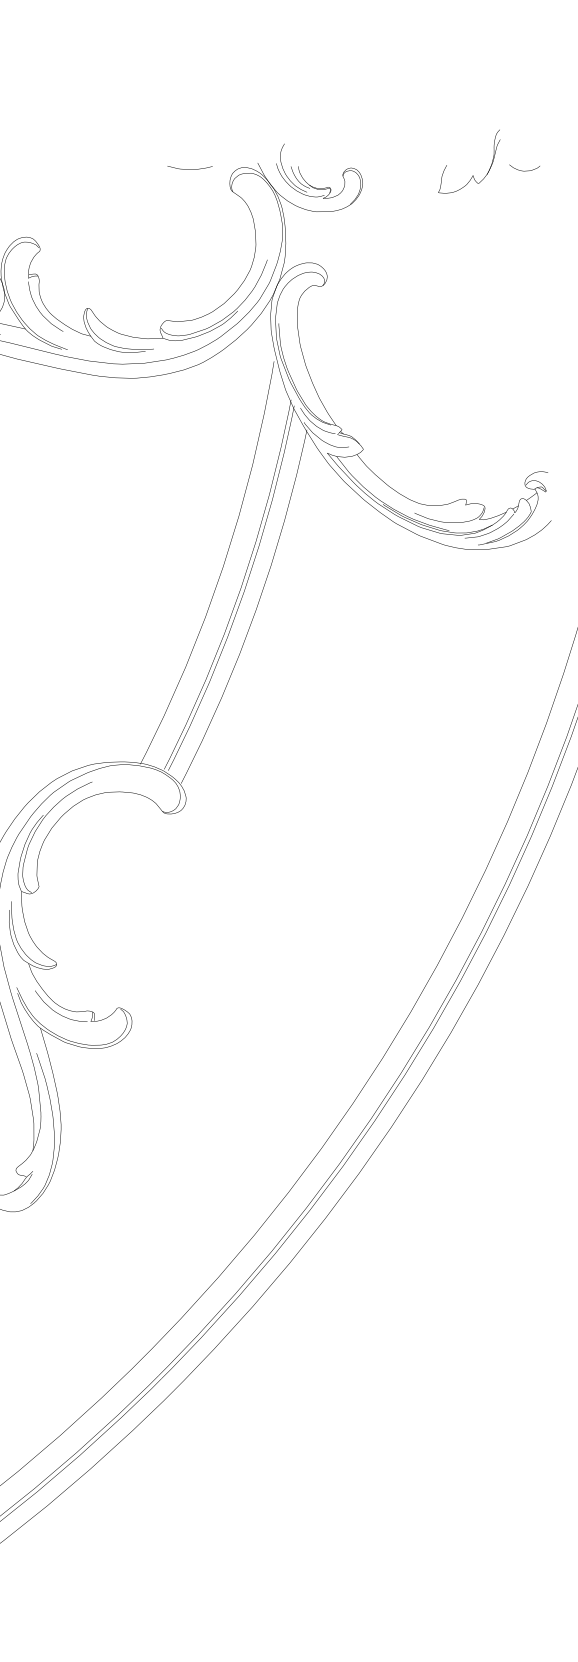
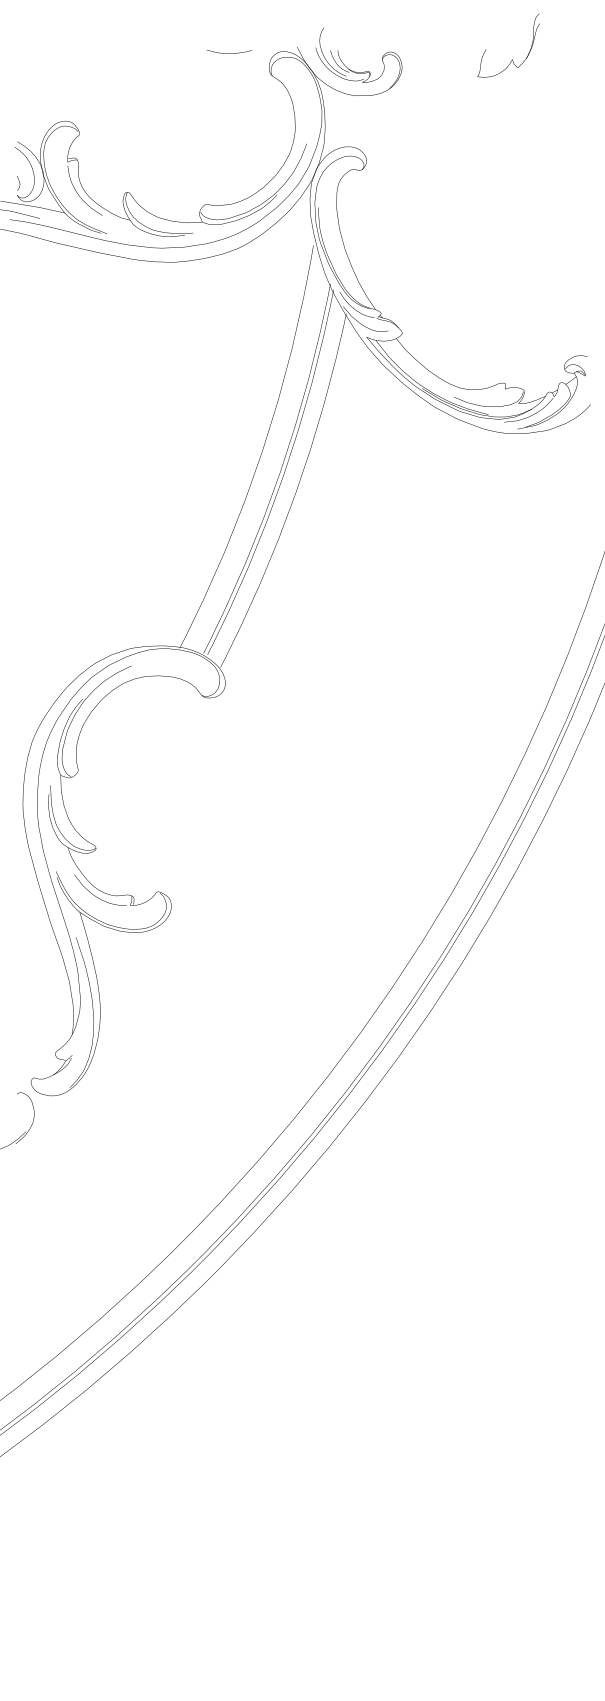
curve: (523, 170) -> (562, 54), removed

